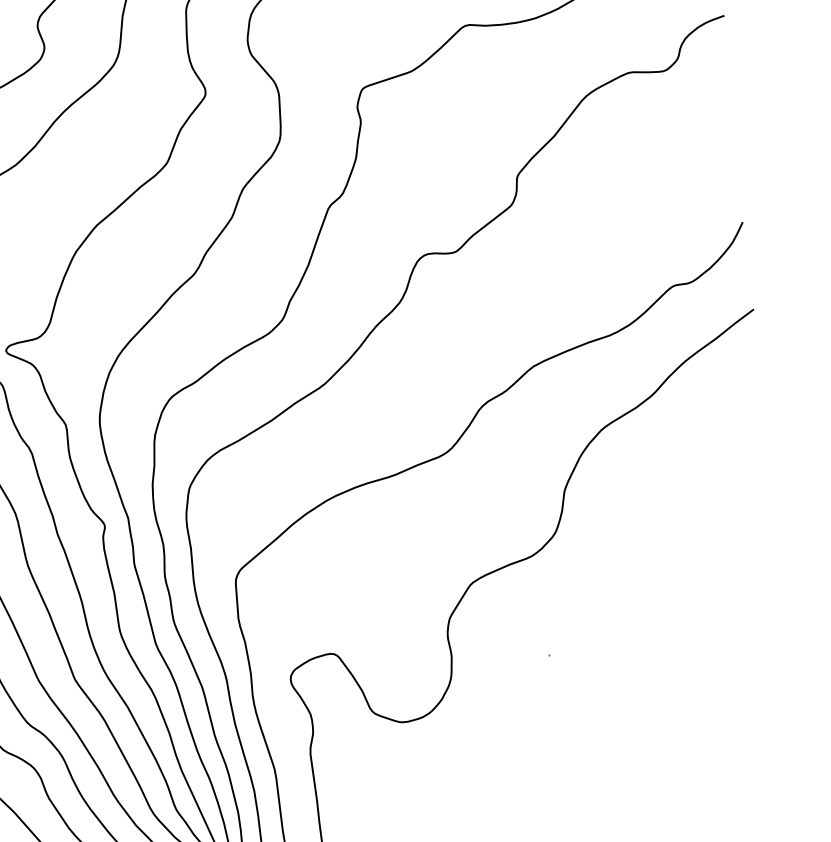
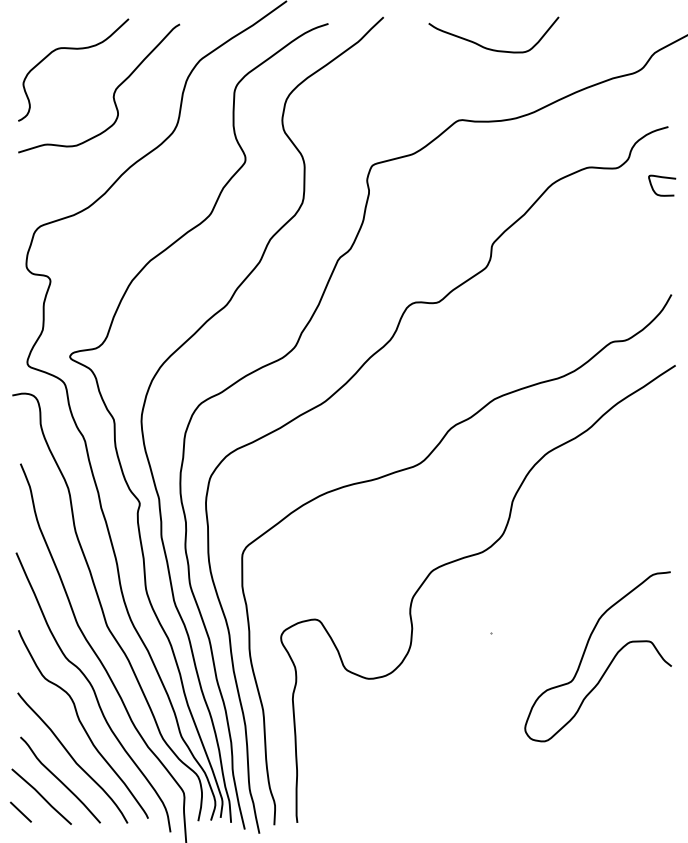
curve: (721, 79) -> (662, 178), added
curve: (667, 671) -> (585, 652), added

